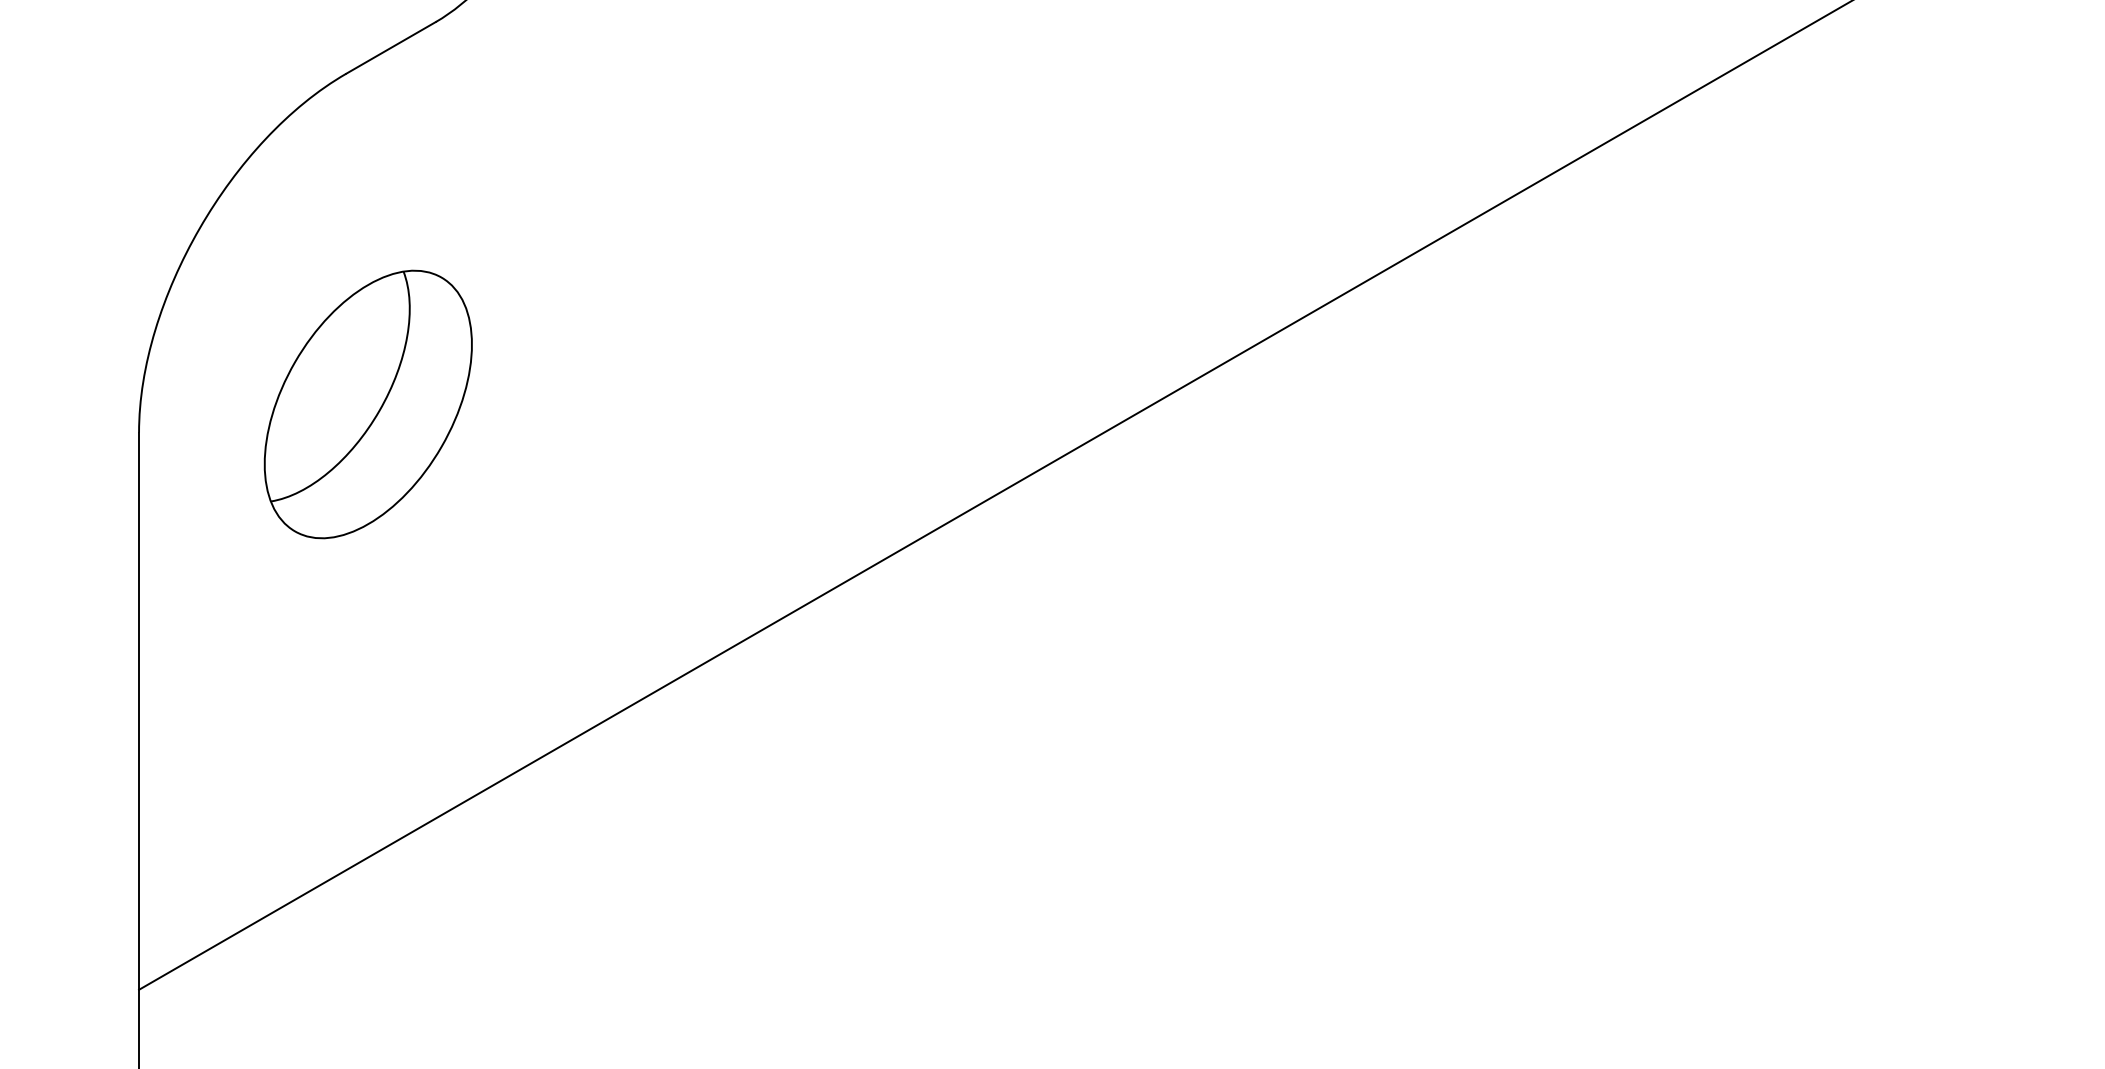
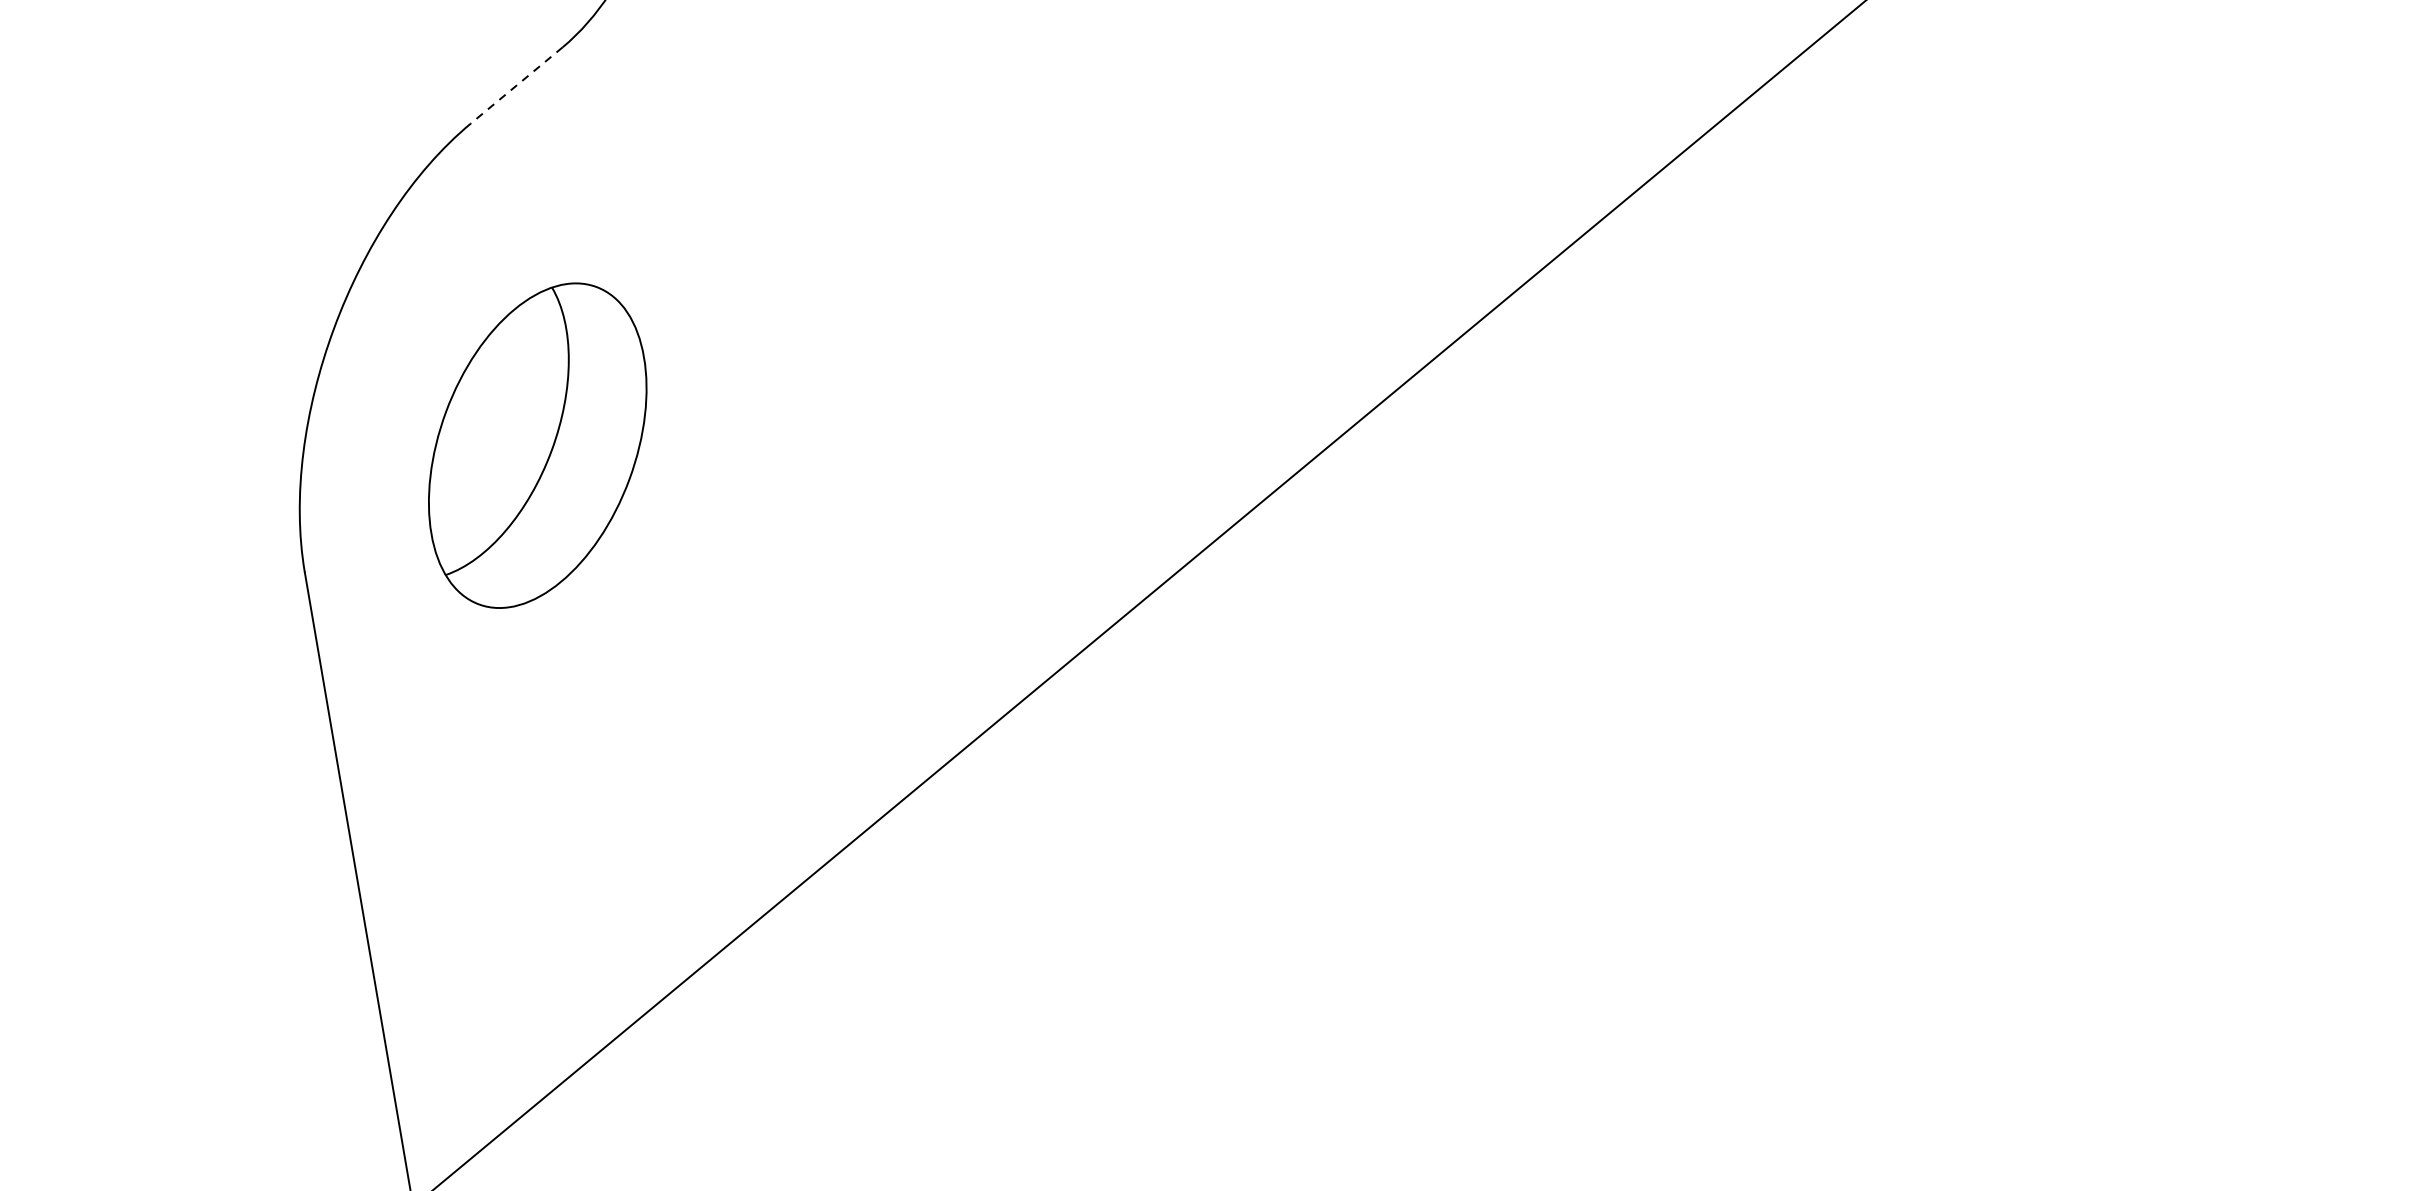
line: (391, 47) -> (517, 84), solid -> dashed
part: (367, 404) -> (536, 445), moved

